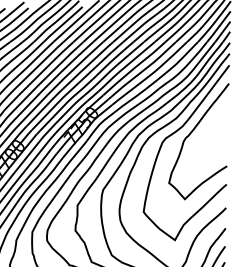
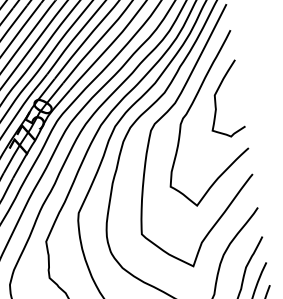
curve: (211, 127) -> (216, 97), added

